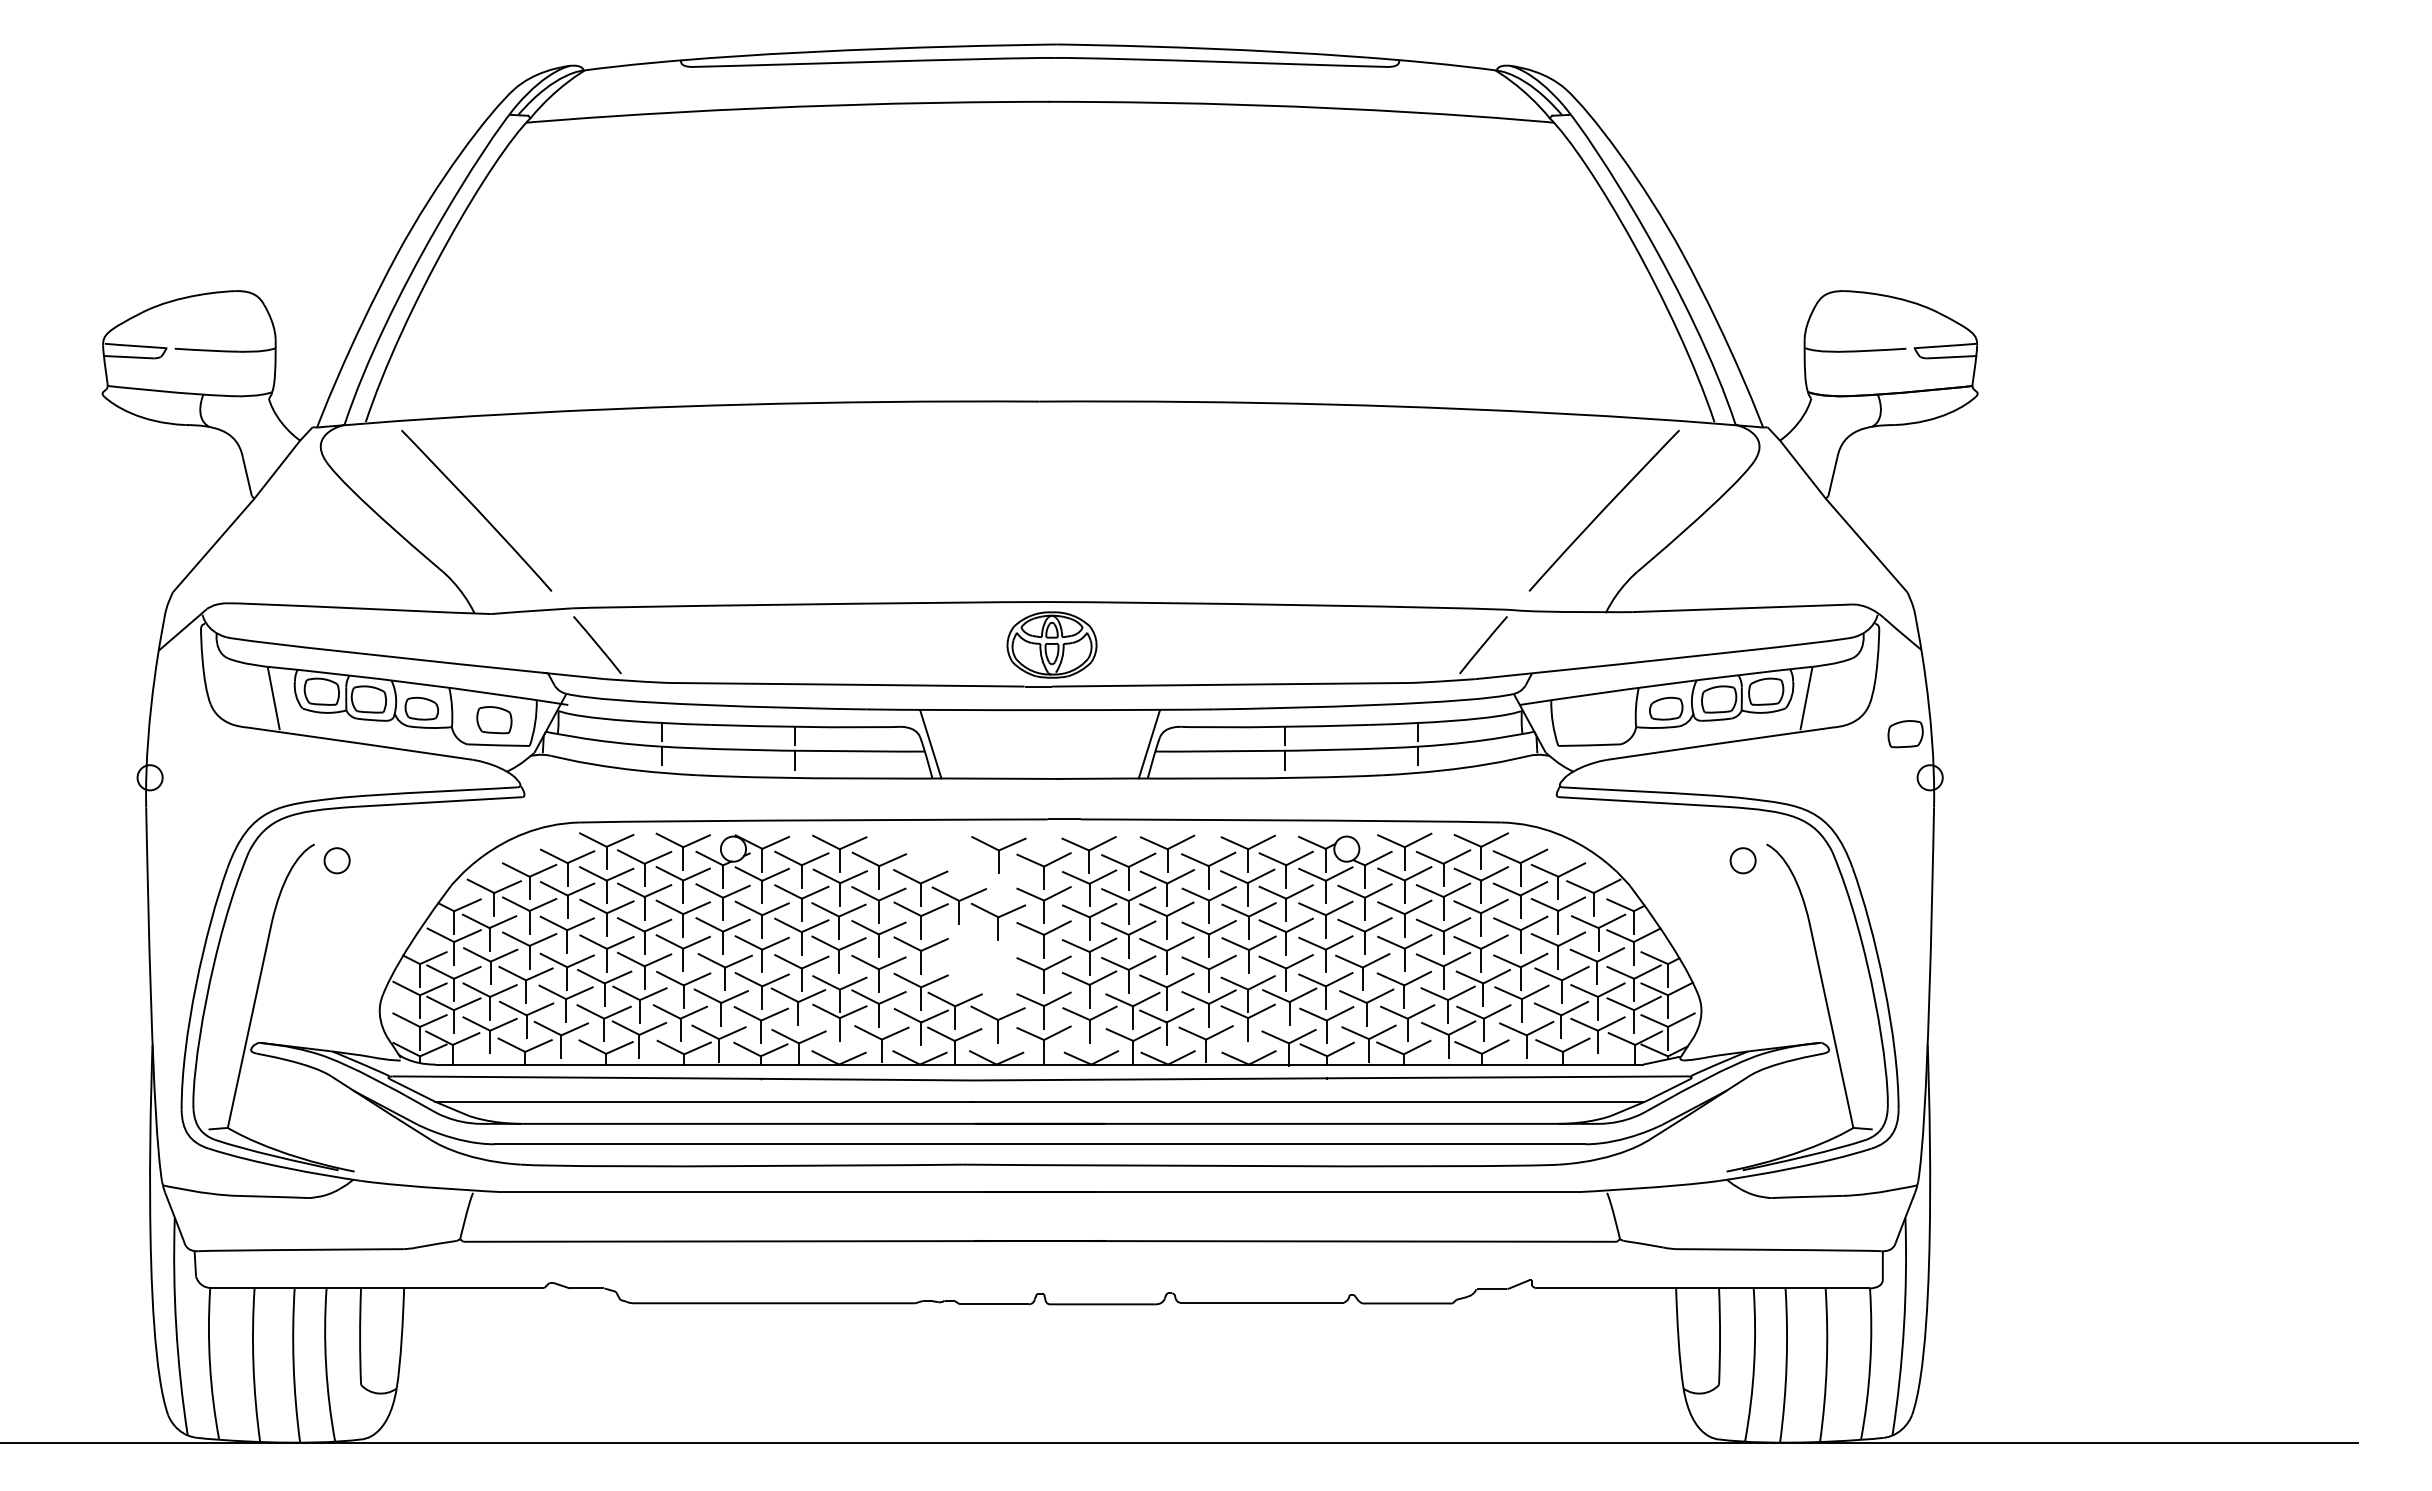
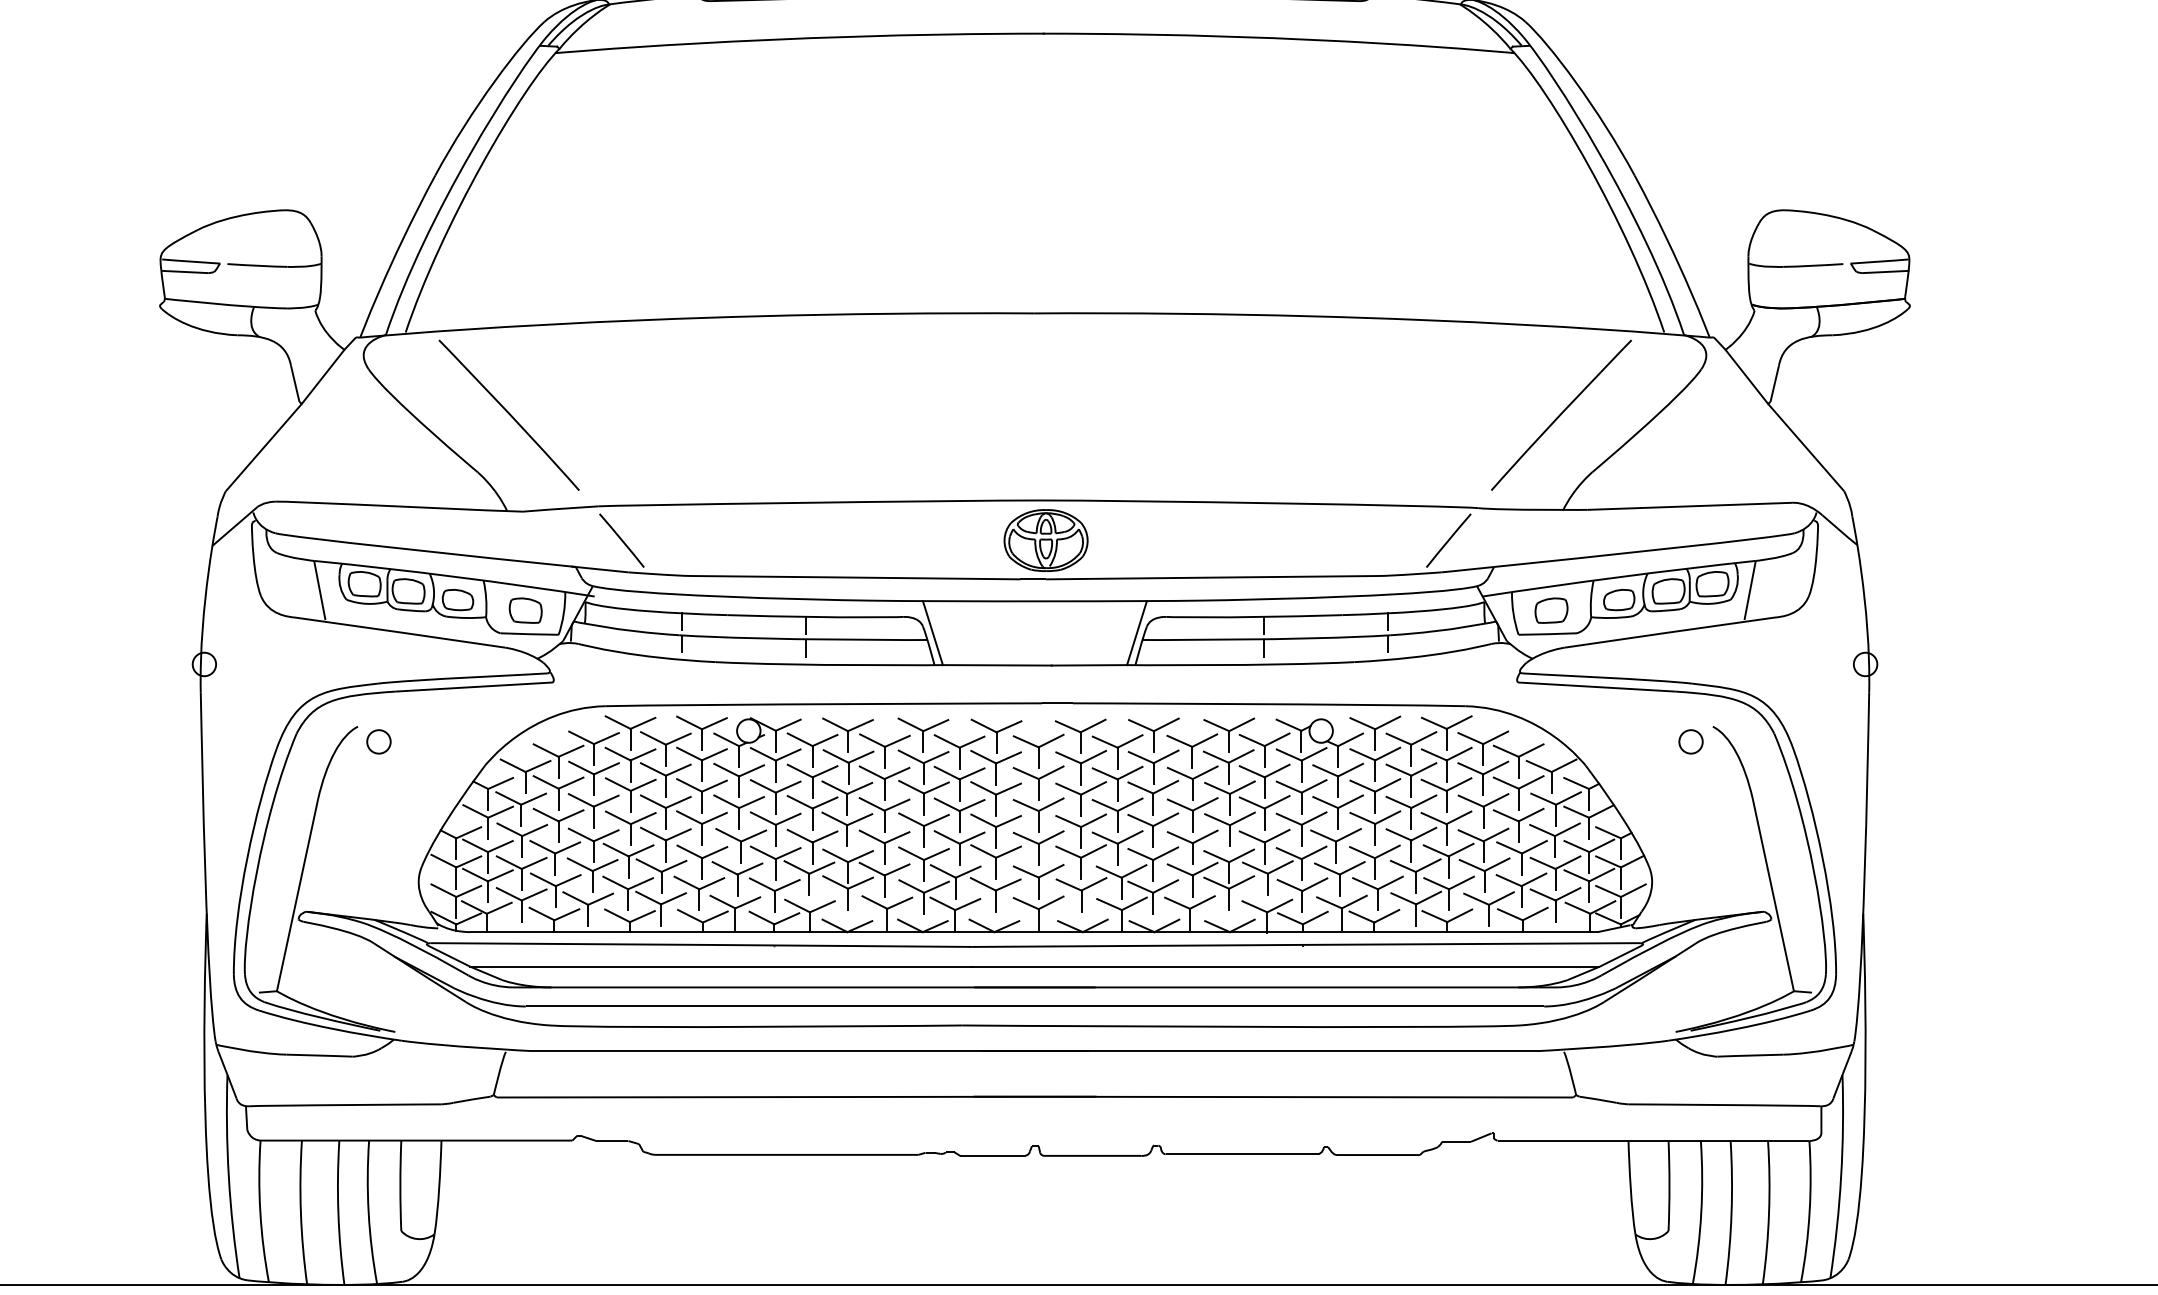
part: (1905, 734) -> (1551, 611), moved
part: (959, 870) -> (959, 750), added
part: (978, 964) -> (977, 838), added

